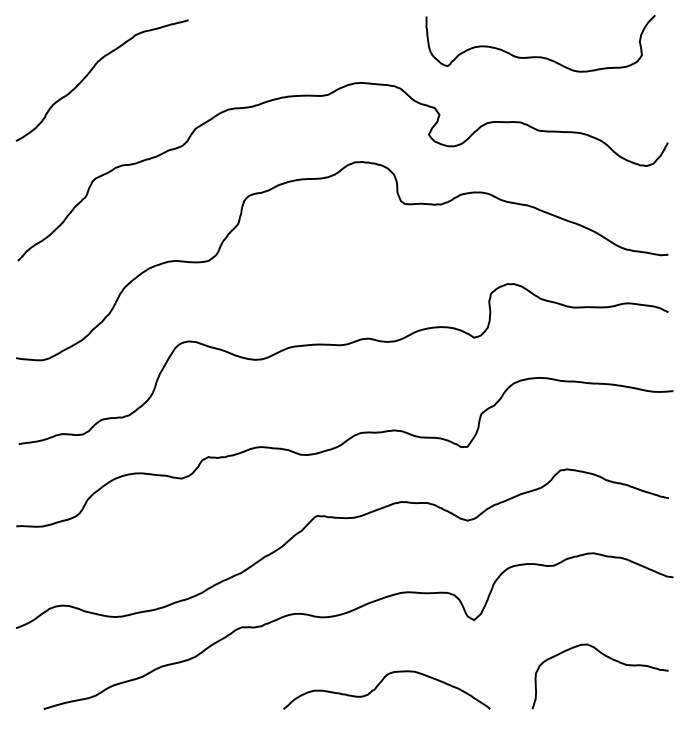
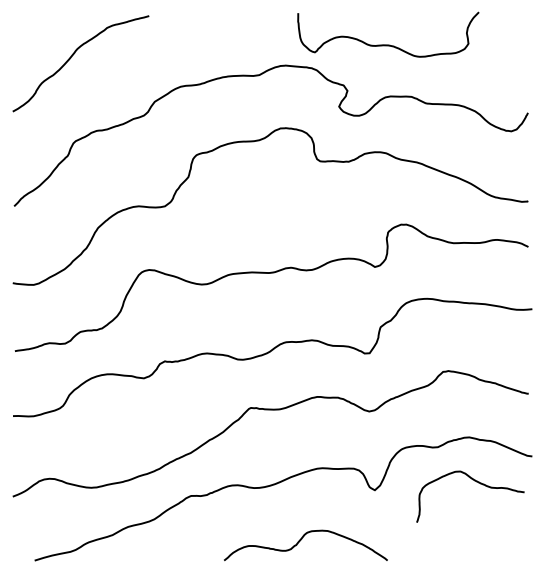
curve: (540, 56) -> (388, 44), moved
curve: (607, 658) -> (476, 482), moved

